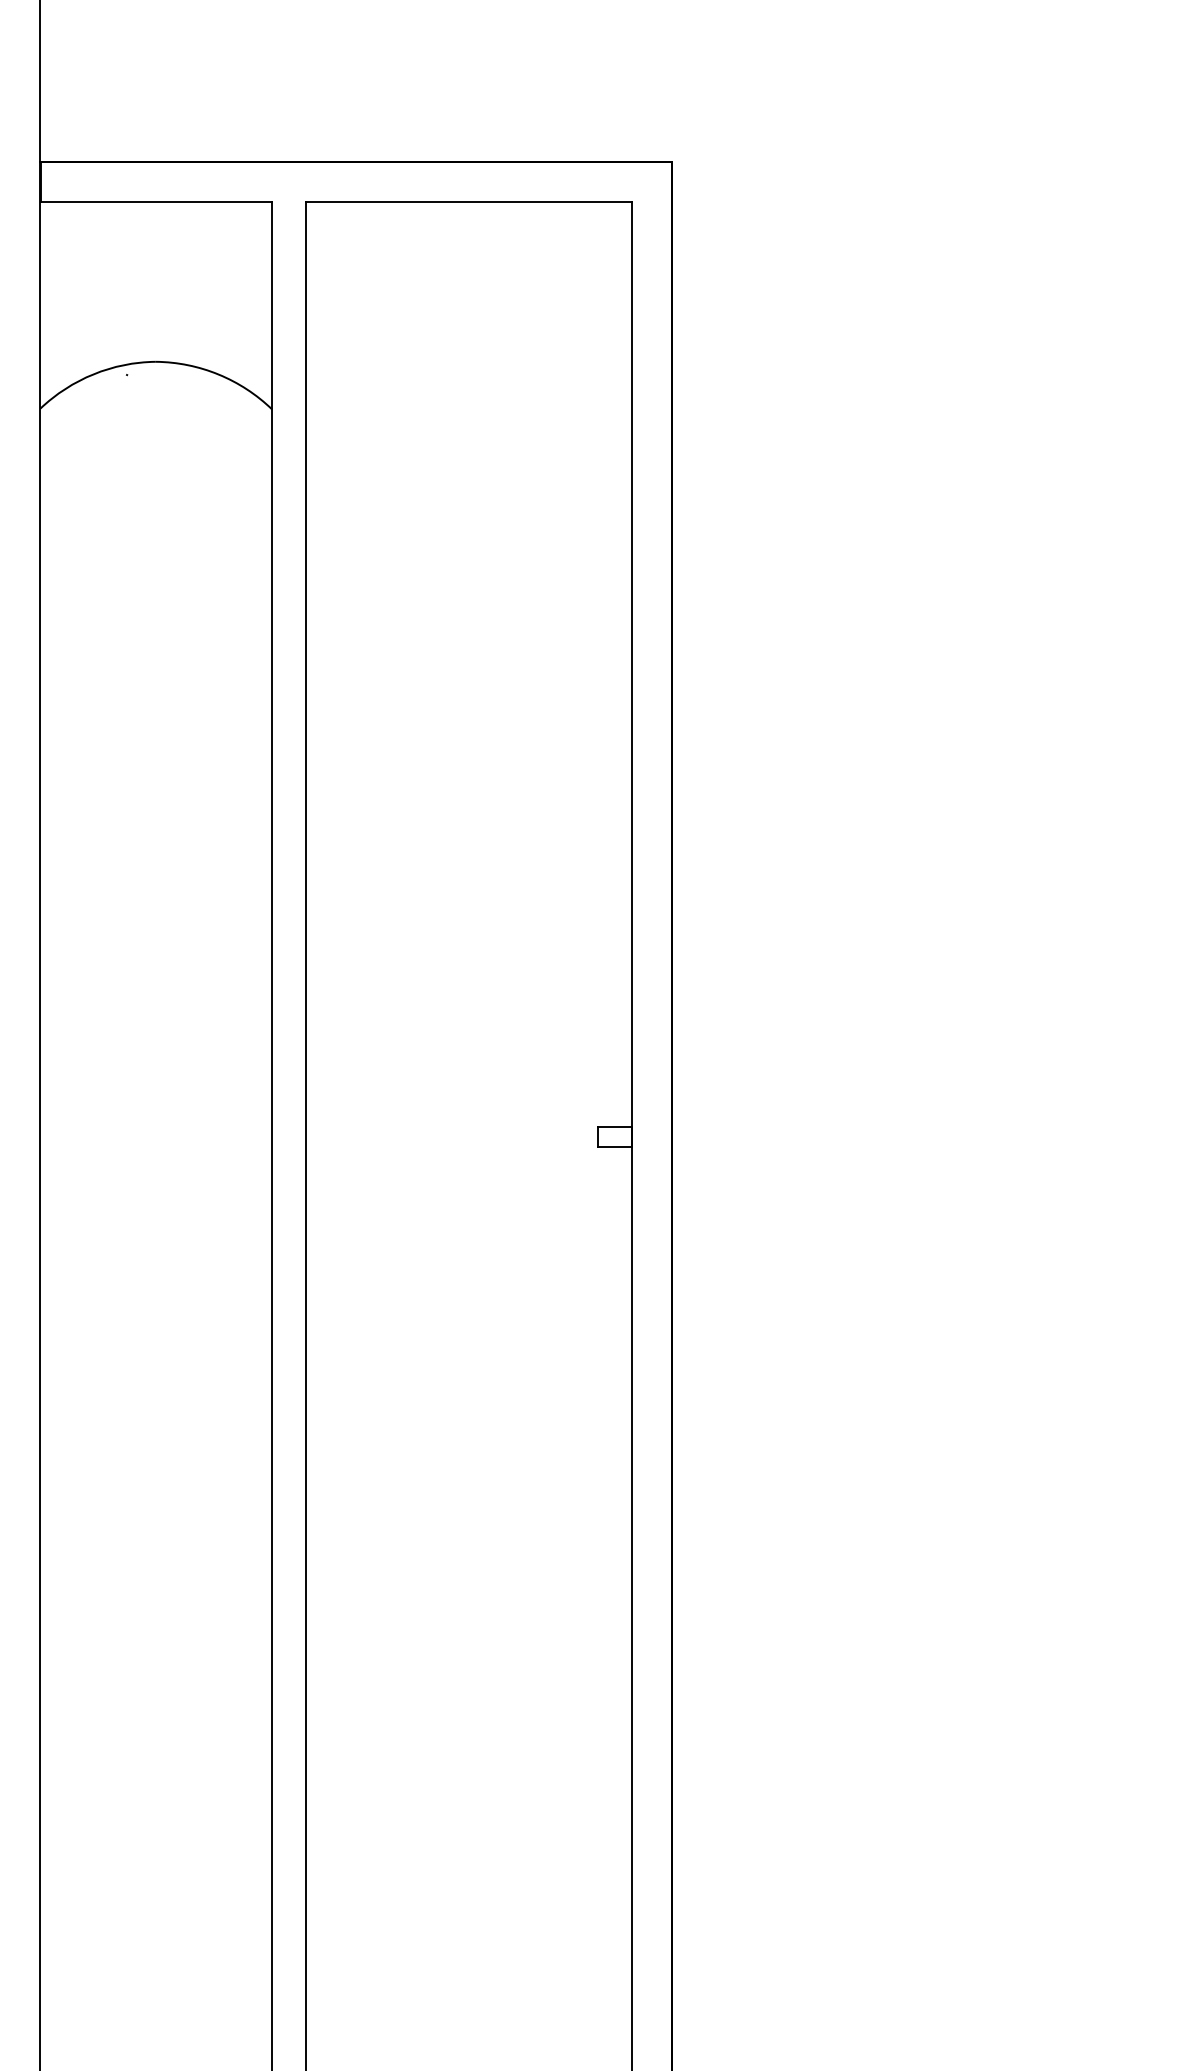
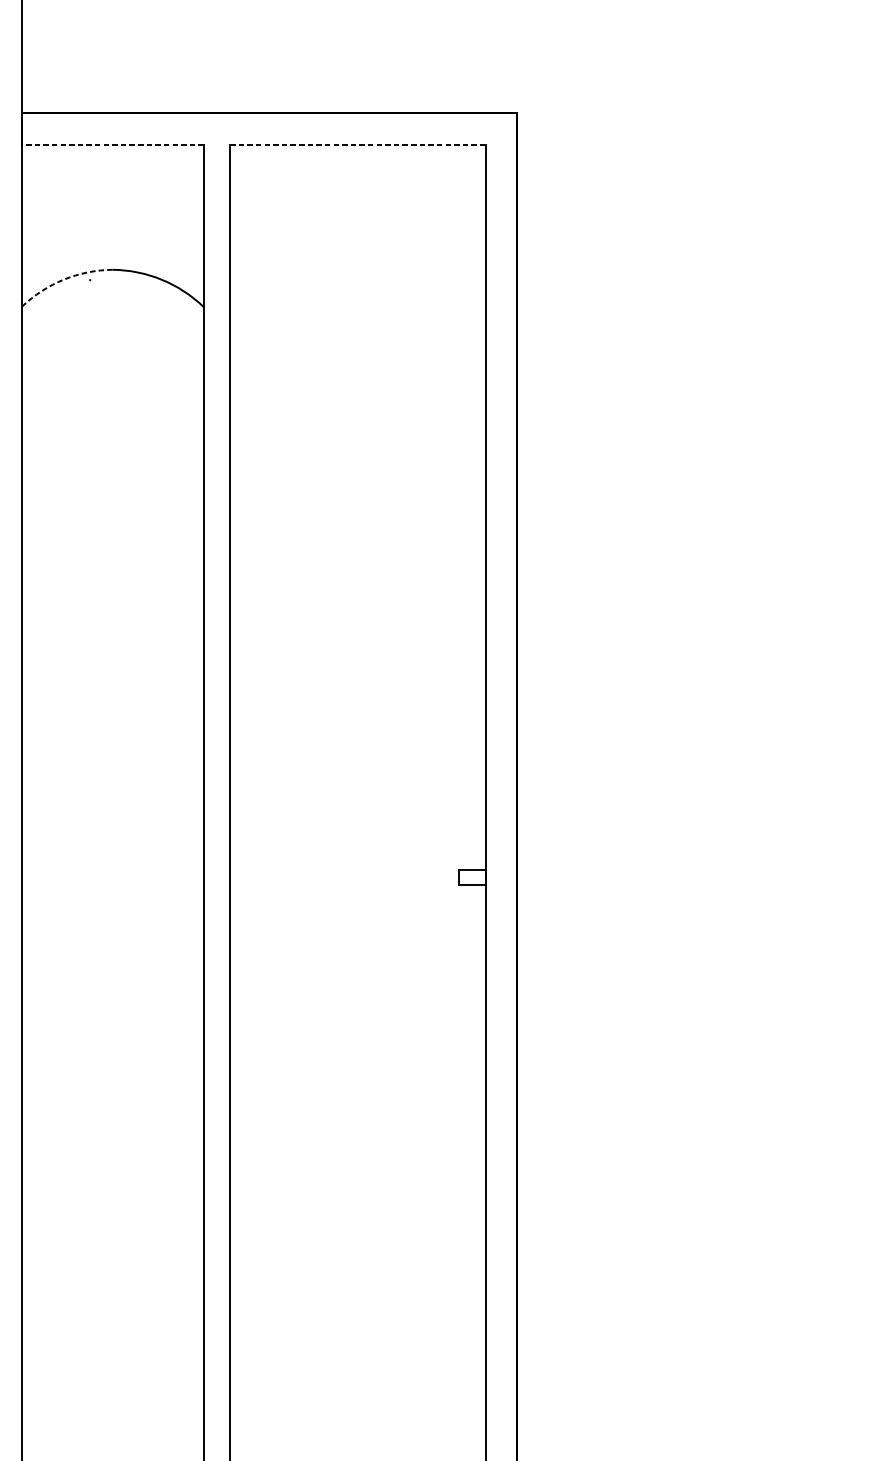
line: (156, 202) -> (113, 145), solid -> dashed
line: (468, 202) -> (357, 145), solid -> dashed
arc: (93, 374) -> (63, 279), solid -> dashed

